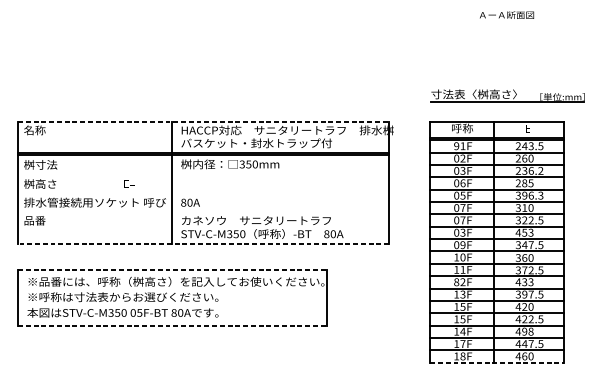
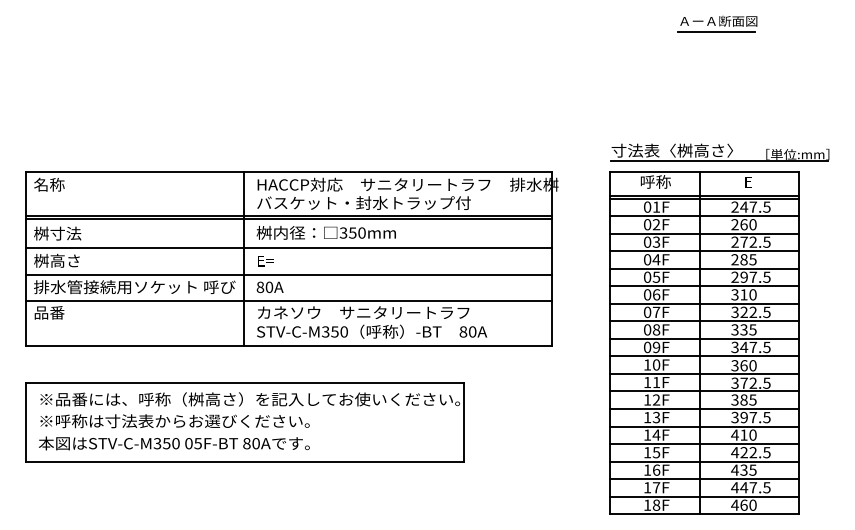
line: (505, 22) -> (716, 31), added
part: (507, 95) -> (719, 152), moved
line: (203, 121) -> (288, 172), dashed -> solid
text: (456, 145) -> (647, 206), 91F -> 01F
text: (530, 145) -> (752, 206), 243.5 -> 247.5
text: (532, 170) -> (755, 241), 236.2 -> 272.5
line: (203, 175) -> (288, 248), added
text: (462, 183) -> (656, 259), 06F -> 04F
text: (129, 184) -> (265, 261), moved
line: (203, 193) -> (288, 274), added
text: (529, 195) -> (750, 276), 396.3 -> 297.5
text: (462, 207) -> (656, 294), 07F -> 06F
line: (203, 212) -> (288, 300), added
text: (462, 232) -> (656, 329), 03F -> 08F
text: (524, 232) -> (743, 329), 453 -> 335
line: (203, 244) -> (288, 346), dashed -> solid
line: (173, 269) -> (245, 382), dashed -> solid
text: (456, 281) -> (647, 399), 82F -> 12F
text: (524, 281) -> (743, 399), 433 -> 385
text: (462, 306) -> (656, 434), 15F -> 14F
text: (524, 306) -> (743, 434), 420 -> 410
line: (173, 325) -> (245, 461), dashed -> solid
text: (462, 331) -> (656, 469), 14F -> 16F
text: (527, 331) -> (748, 469), 498 -> 435
line: (496, 362) -> (704, 514), dashed -> solid

